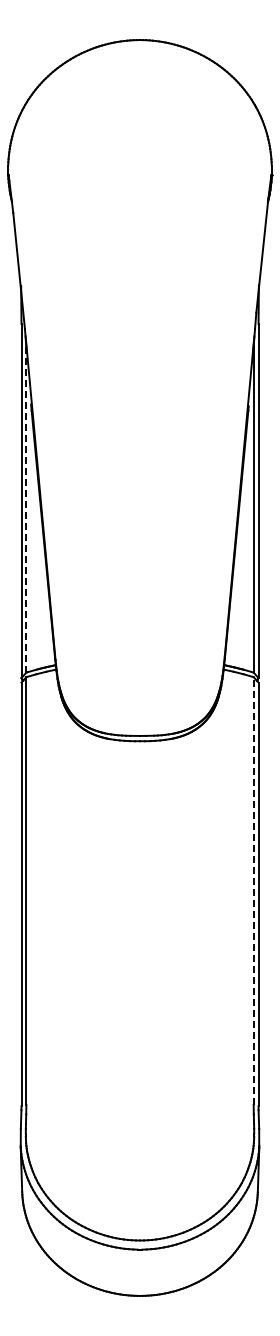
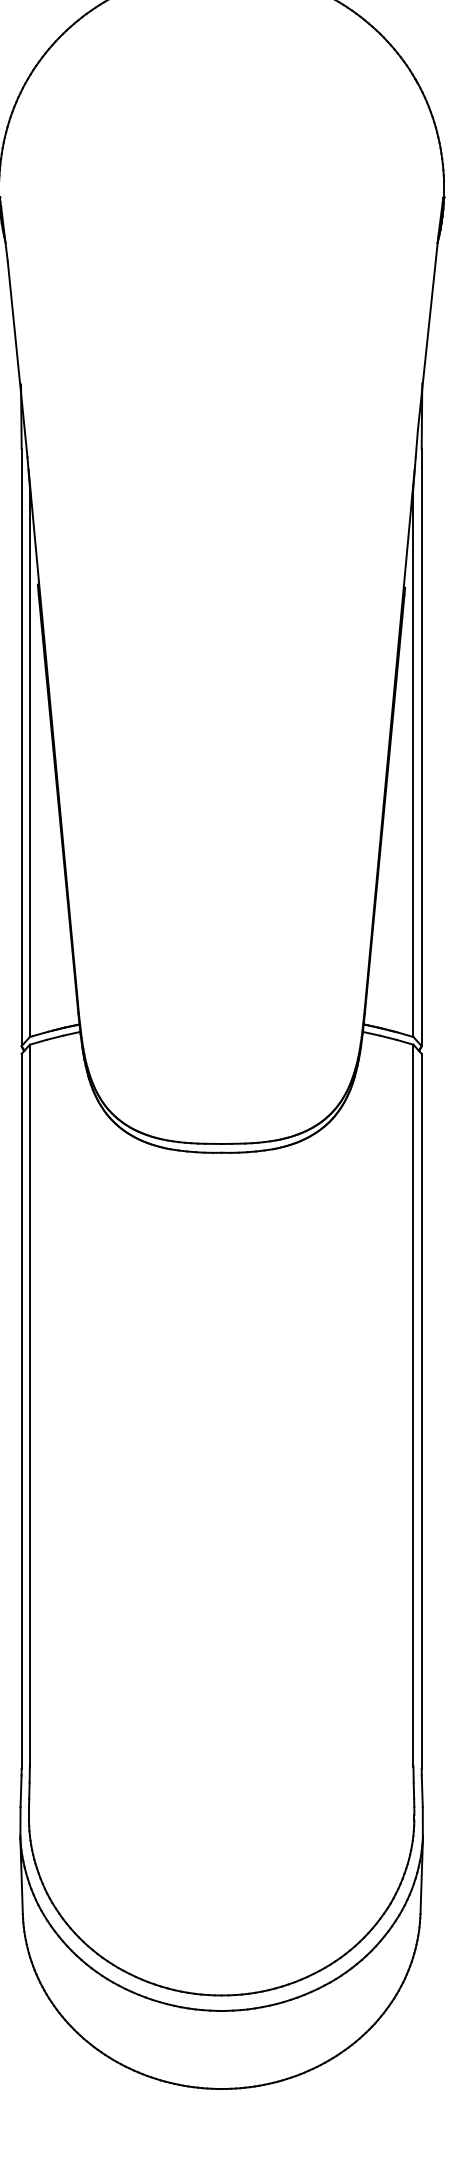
line: (26, 509) -> (30, 761), dashed -> solid
line: (253, 891) -> (413, 1406), dashed -> solid

